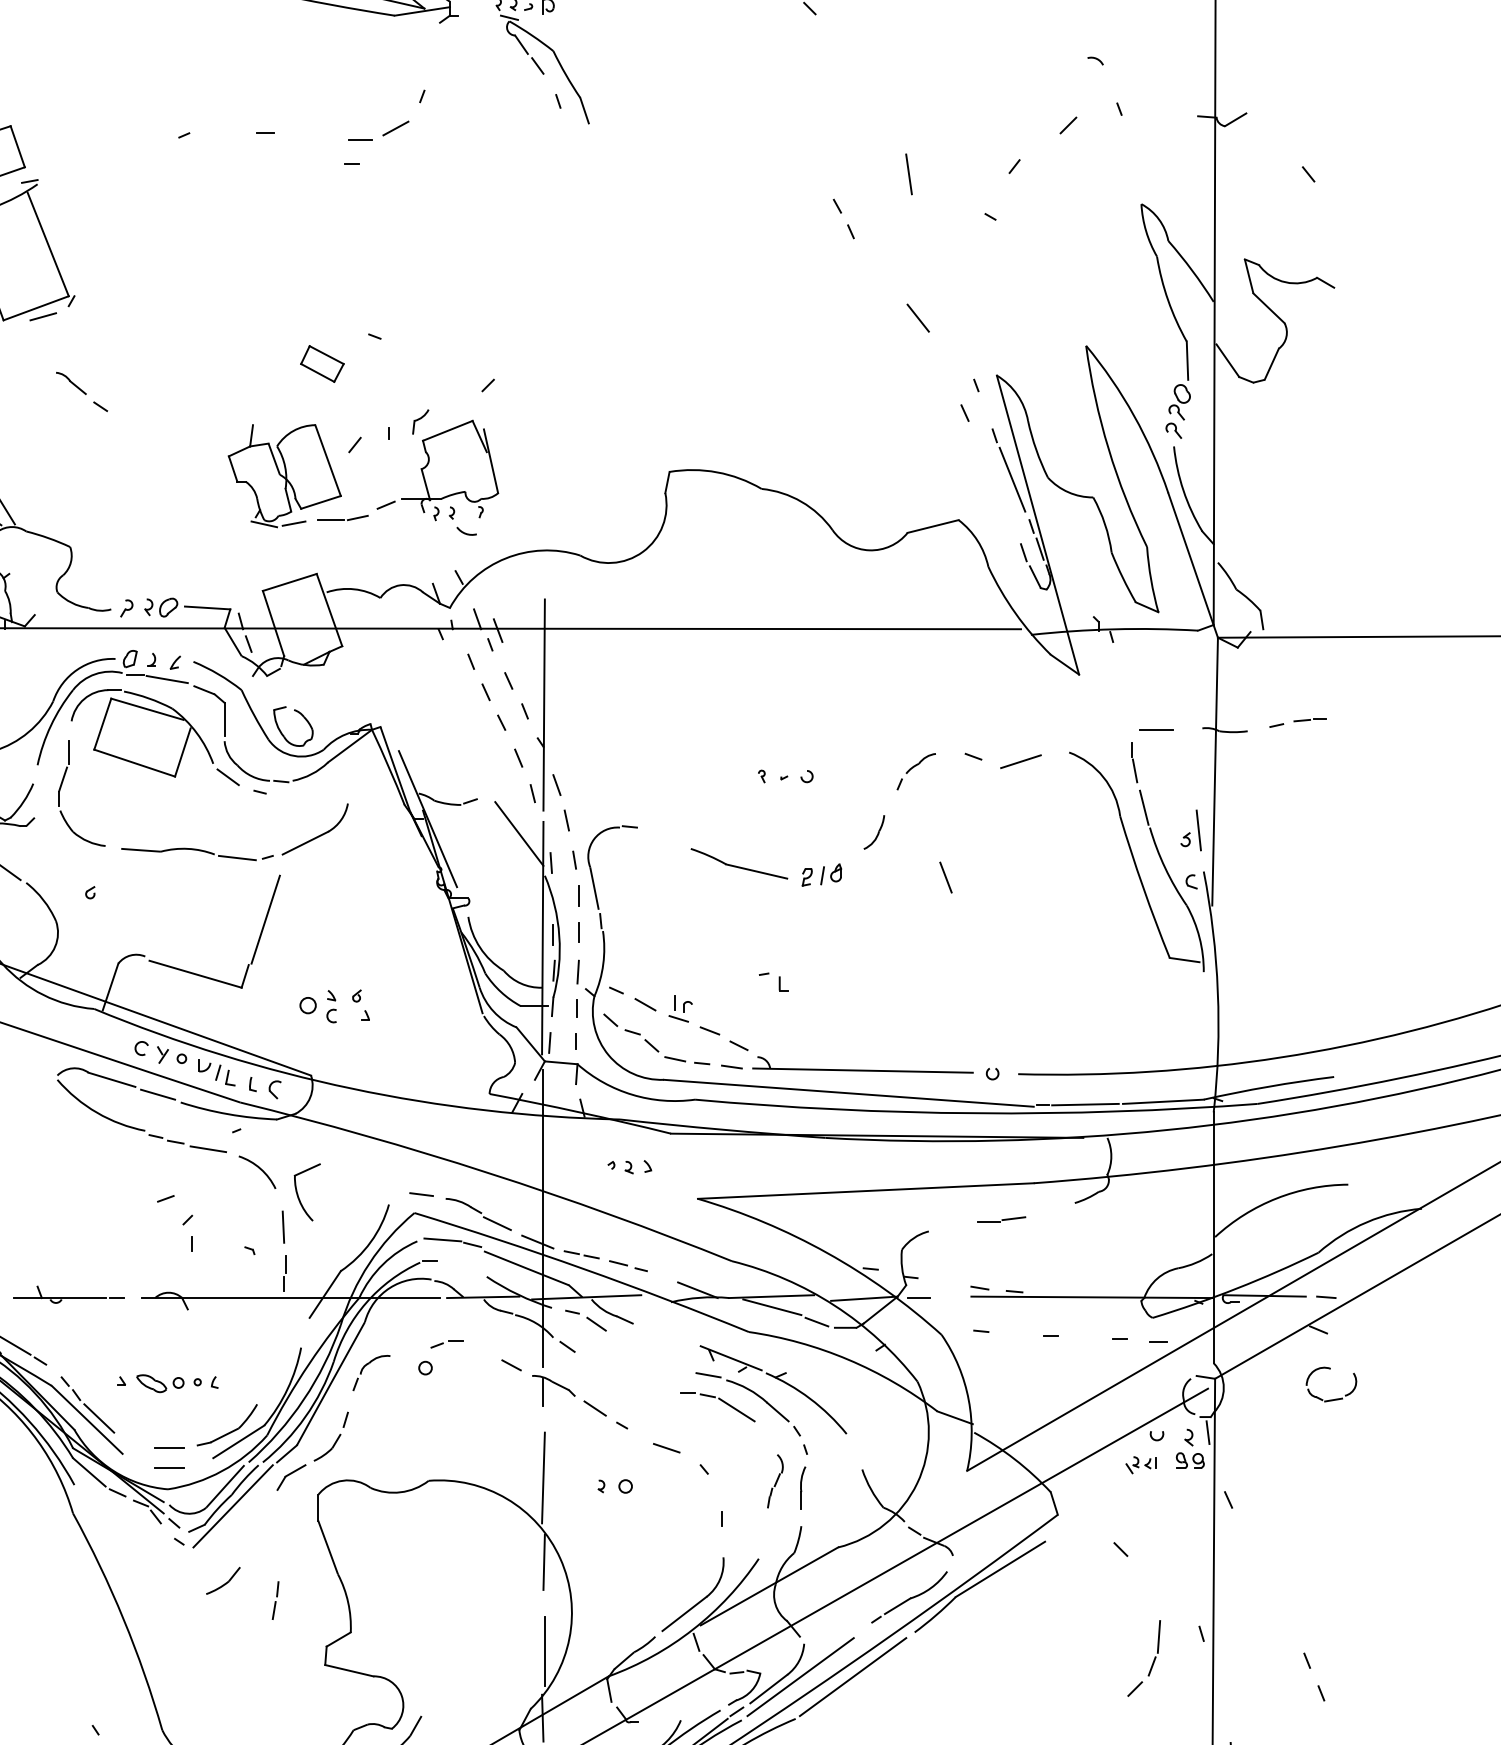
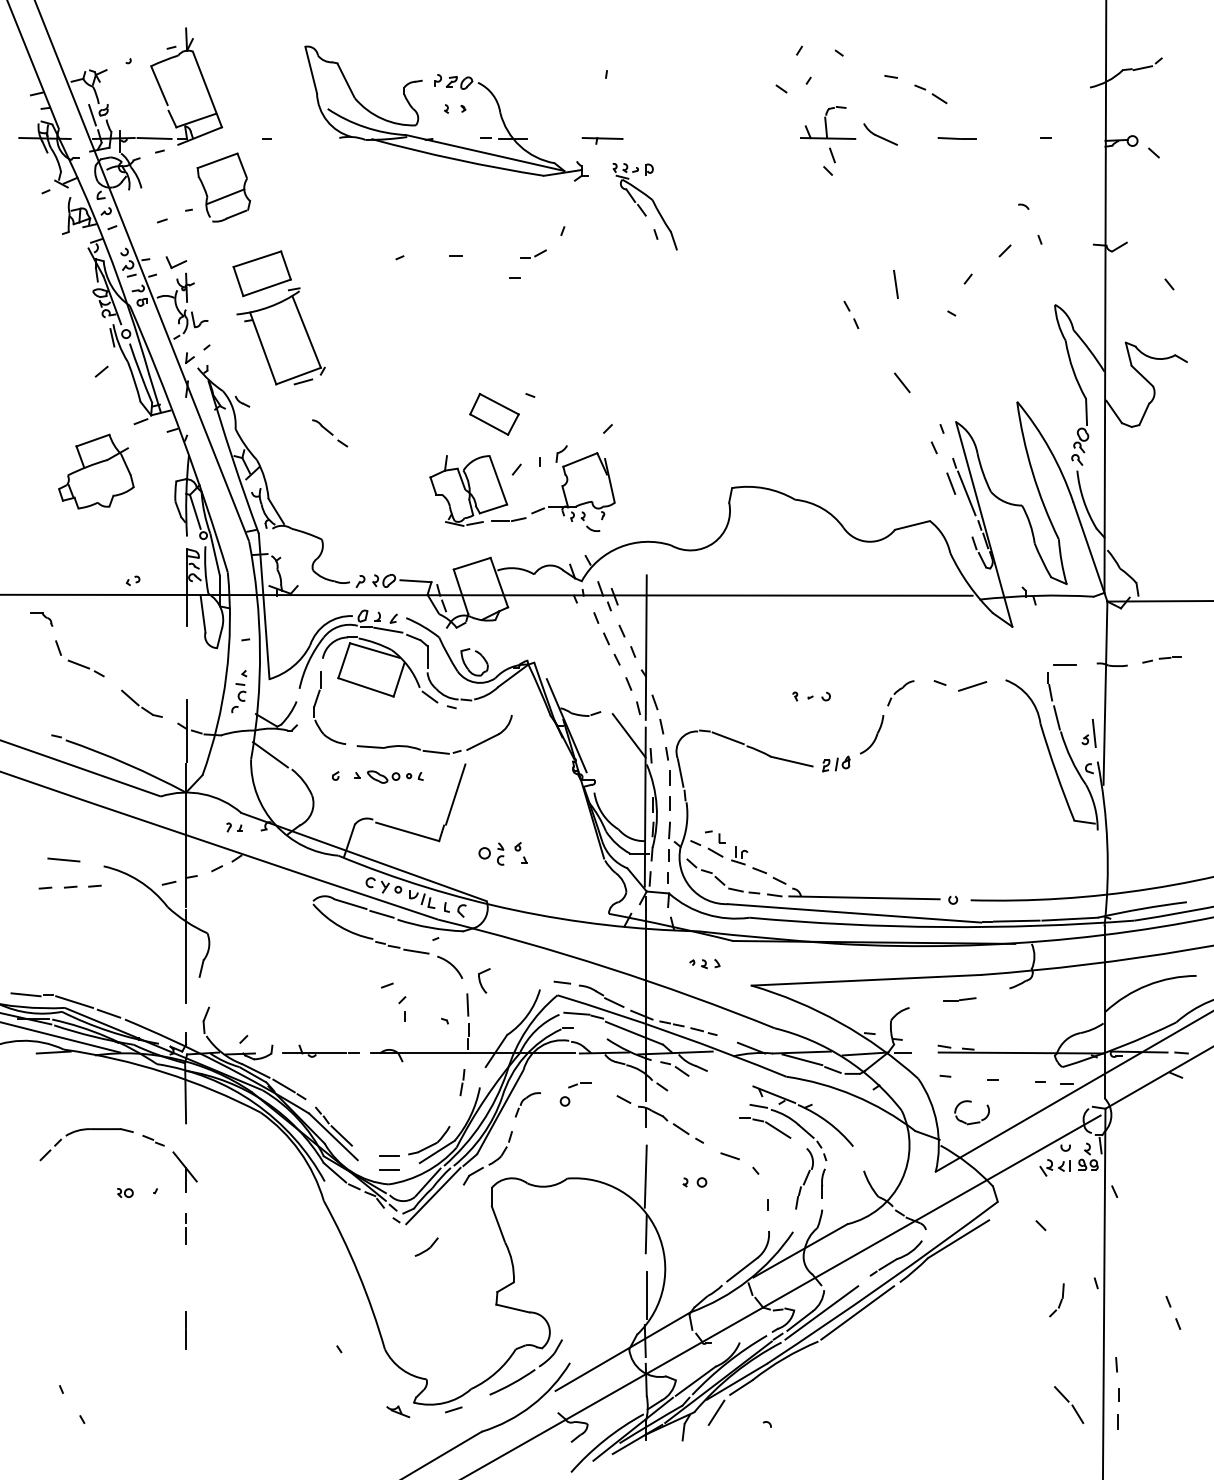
part: (379, 129) -> (533, 253), size x0.62
part: (322, 362) -> (494, 413), size x1.67
part: (874, 831) -> (872, 734), size x1.67
line: (662, 837) -> (727, 738), added
line: (946, 877) -> (951, 483), moved
part: (773, 980) -> (715, 836), moved
part: (307, 1191) -> (484, 980), size x0.62
part: (1330, 1369) -> (971, 1102), moved
part: (167, 1382) -> (388, 776), moved
part: (1140, 1464) -> (1054, 1167), size x1.43
part: (775, 1480) -> (804, 1178), size x1.67
line: (275, 1600) -> (462, 1082), moved
part: (1143, 1658) -> (1056, 1300), size x0.62

